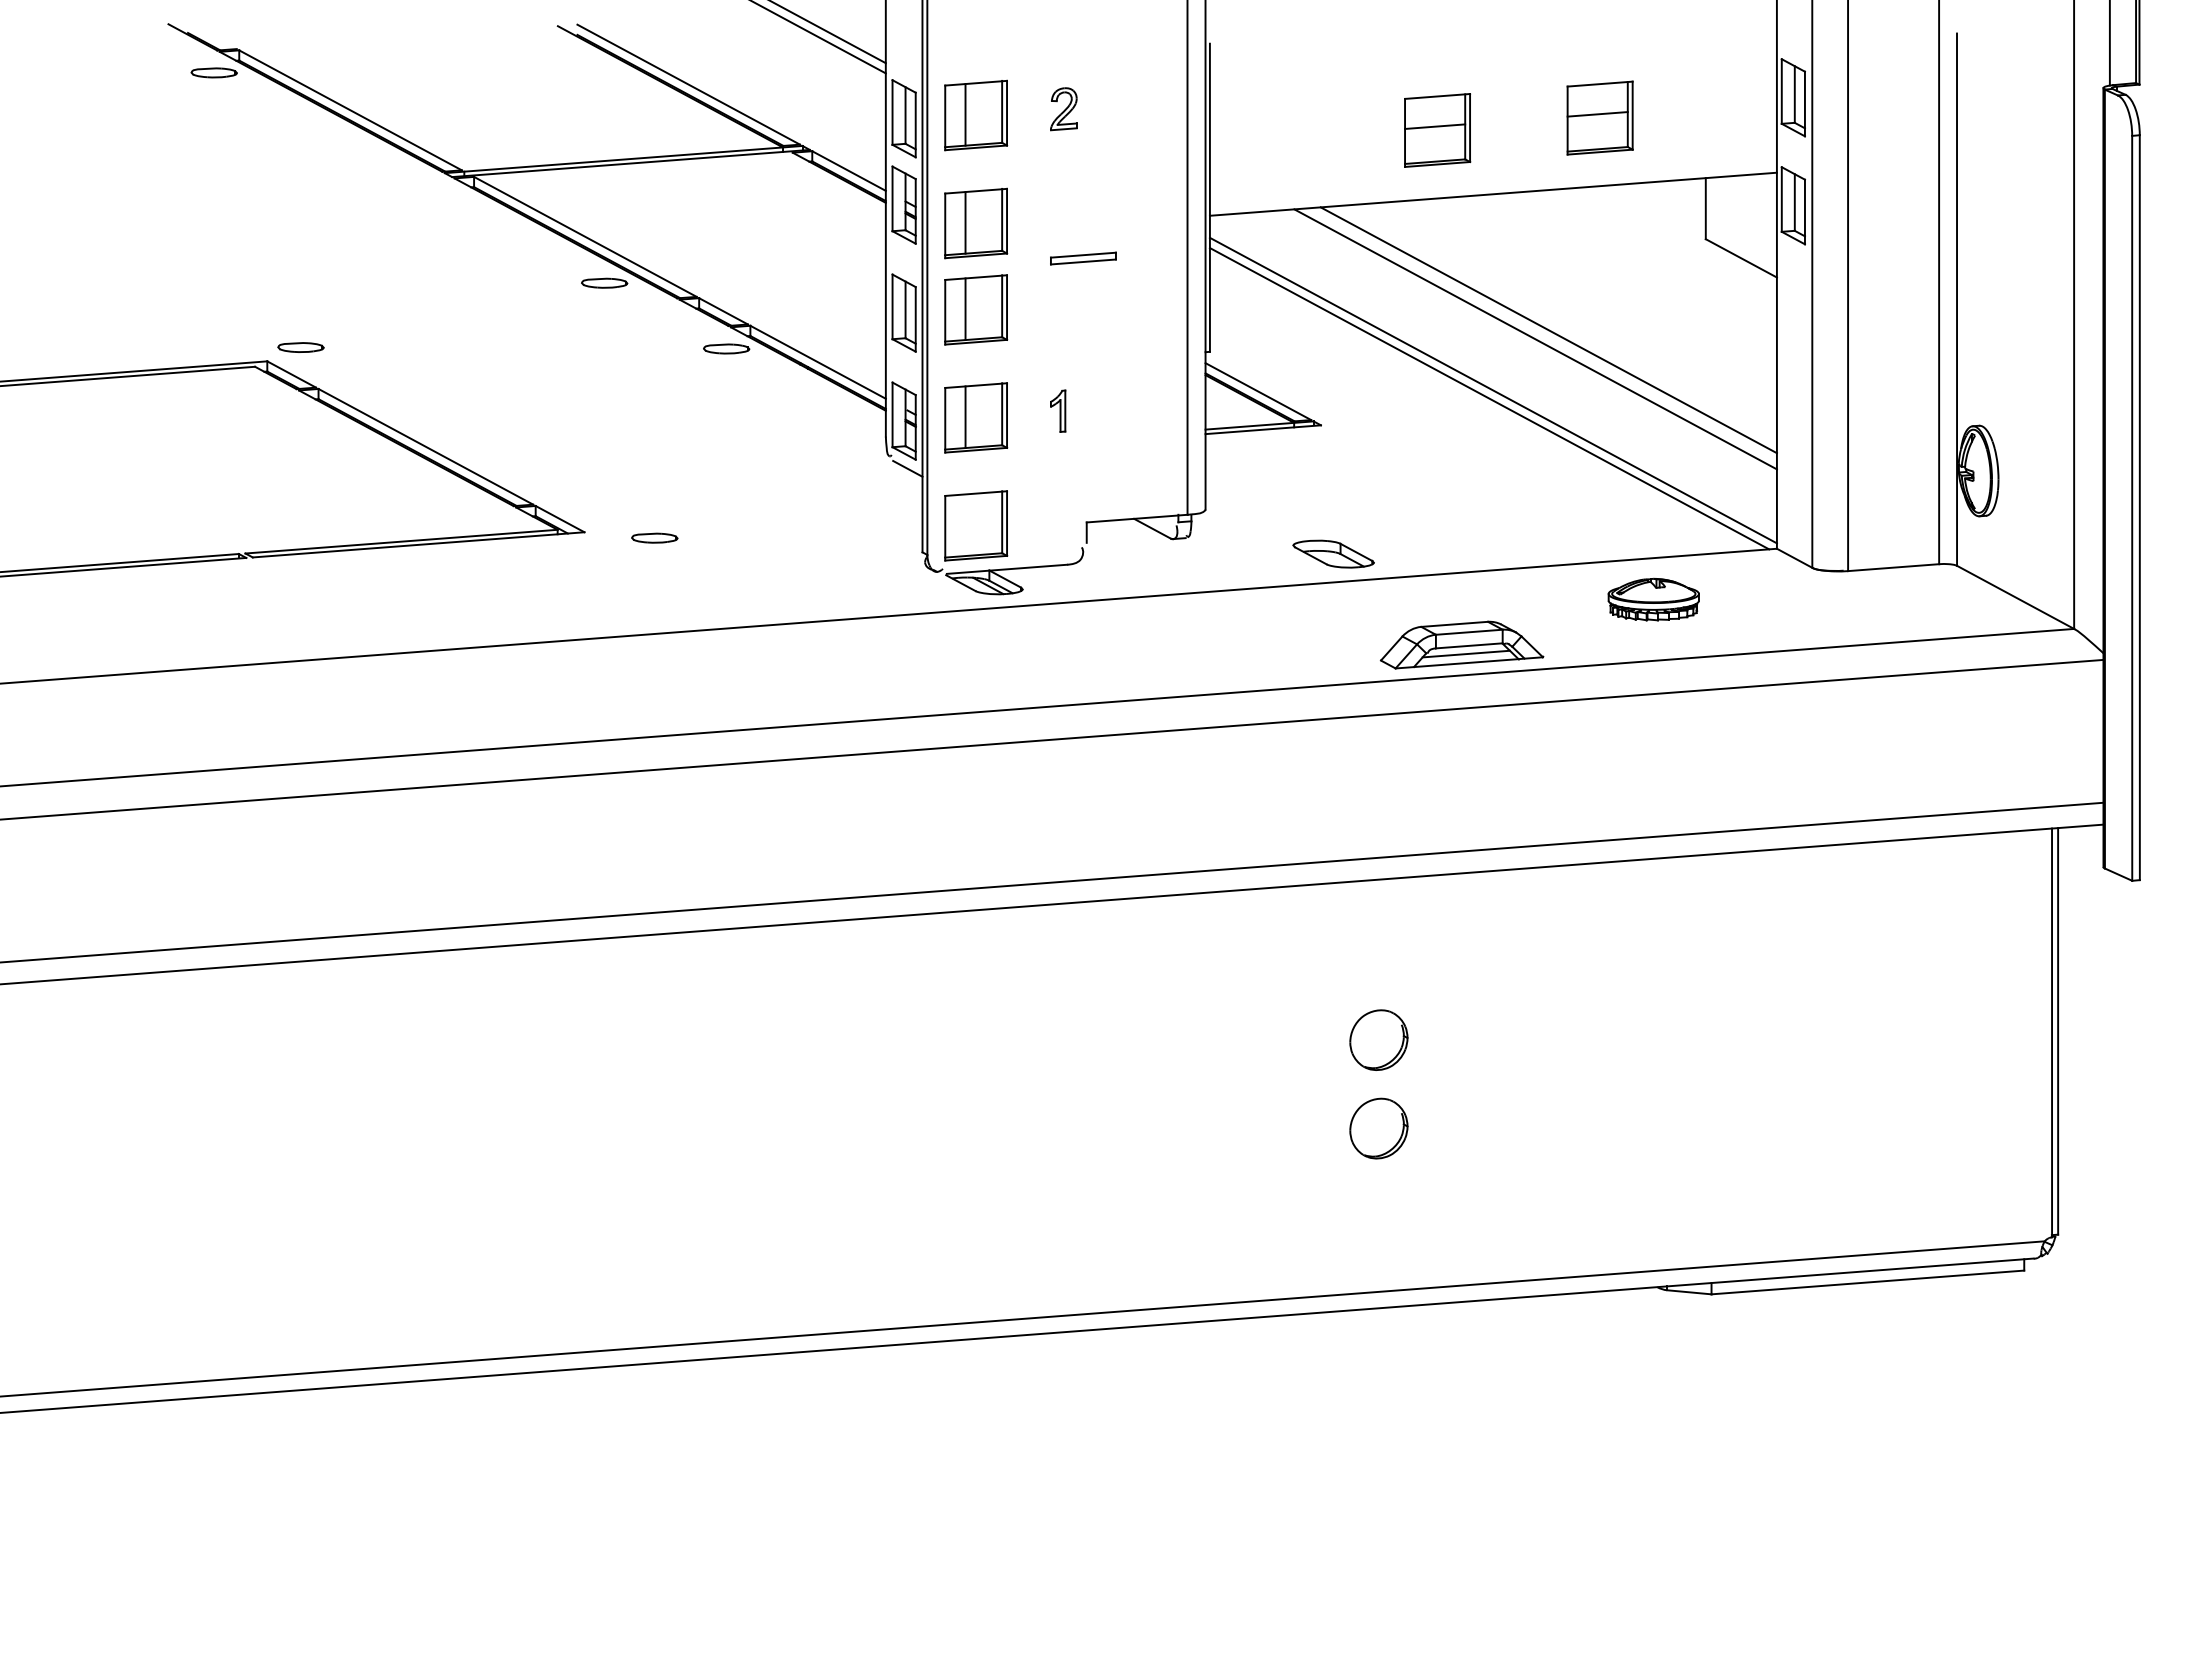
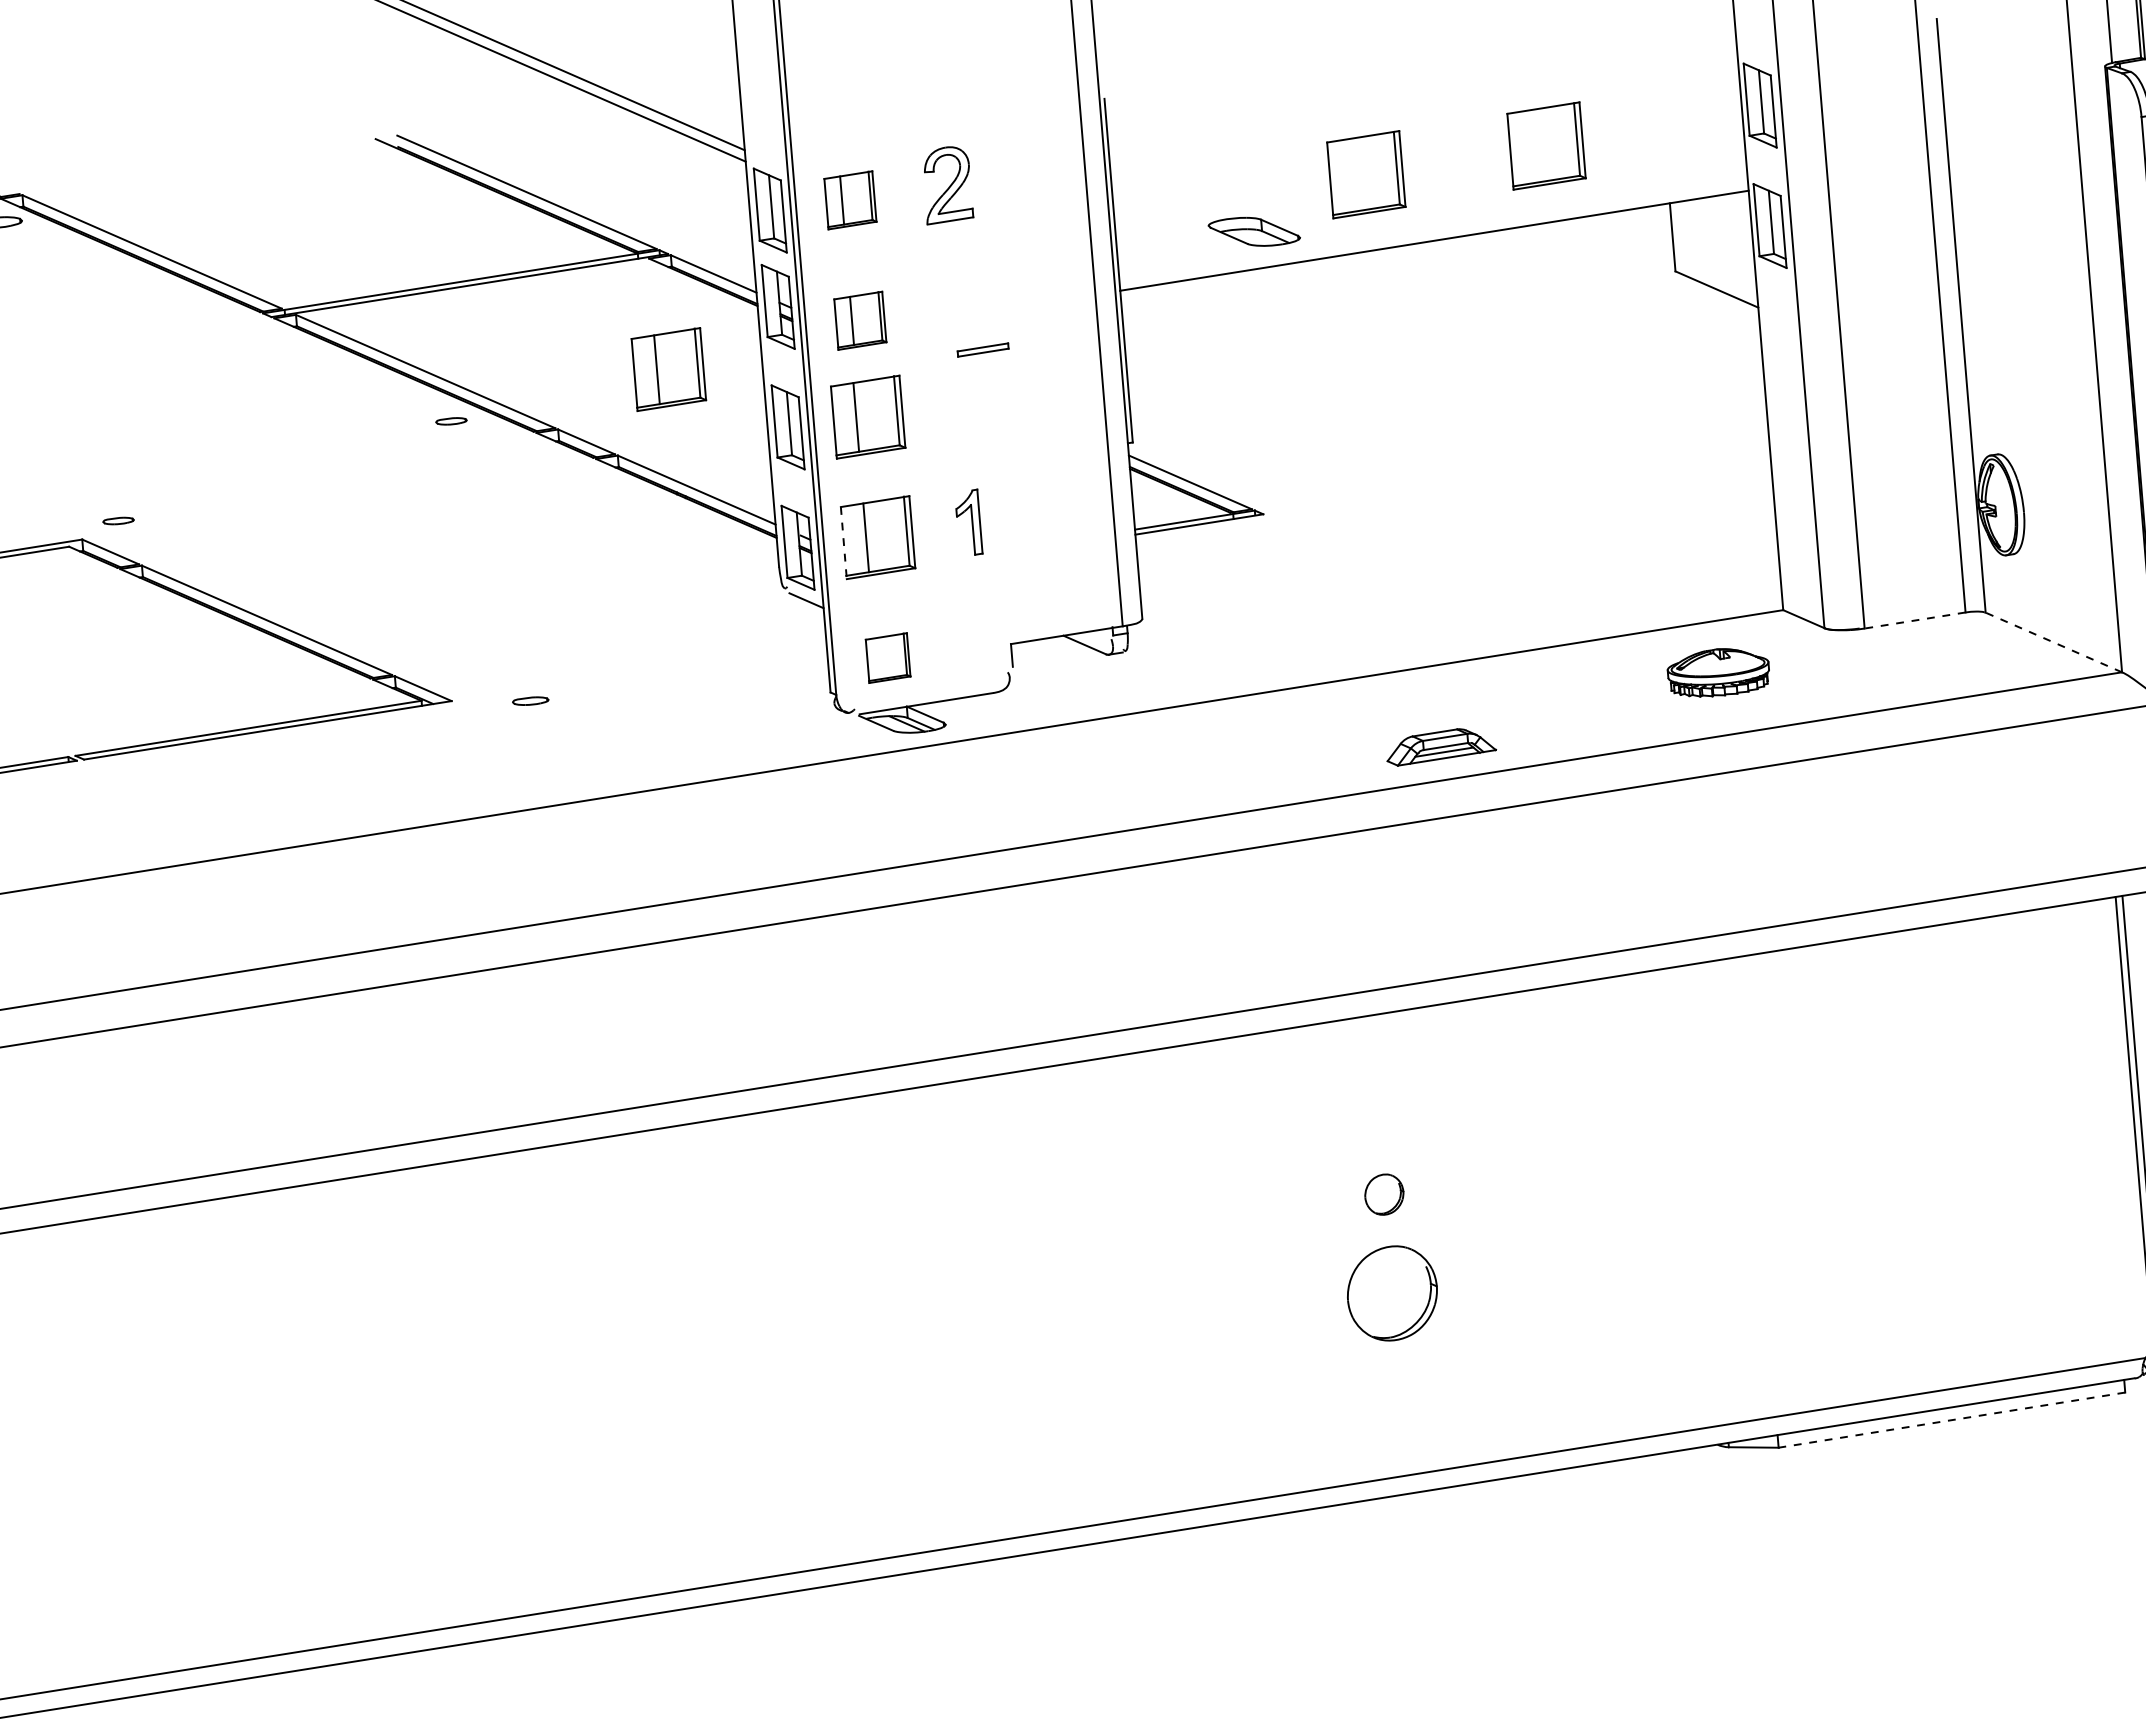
part: (1063, 109) -> (947, 185), size x1.6
line: (1597, 114) -> (1543, 142), removed
part: (976, 115) -> (850, 200), size x0.7
line: (1435, 126) -> (1363, 170), removed
part: (976, 223) -> (860, 320), size x0.7
part: (802, 252) -> (669, 369), added
part: (1083, 258) -> (983, 349), size x0.7
part: (604, 282) -> (451, 420), size x0.6
line: (1548, 330) -> (1508, 387), removed
line: (1535, 339) -> (1494, 398), removed
part: (300, 347) -> (118, 521), size x0.6
part: (726, 348) -> (593, 483), removed
line: (1492, 390) -> (1451, 459), removed
line: (1489, 398) -> (1448, 468), removed
part: (1058, 410) -> (969, 521), size x1.4
line: (945, 420) -> (844, 543), solid -> dashed
part: (976, 525) -> (888, 657), size x0.6
part: (654, 537) -> (530, 700), size x0.7
part: (1333, 553) -> (1254, 231), moved
line: (1893, 567) -> (1914, 620), solid -> dashed
line: (2015, 597) -> (2053, 642), solid -> dashed
part: (1653, 599) -> (1718, 672), moved
part: (1462, 644) -> (1441, 745), size x0.6
part: (1378, 1039) -> (1383, 1194), size x0.6
part: (1378, 1128) -> (1391, 1293), size x1.4
line: (1867, 1282) -> (1951, 1420), solid -> dashed

